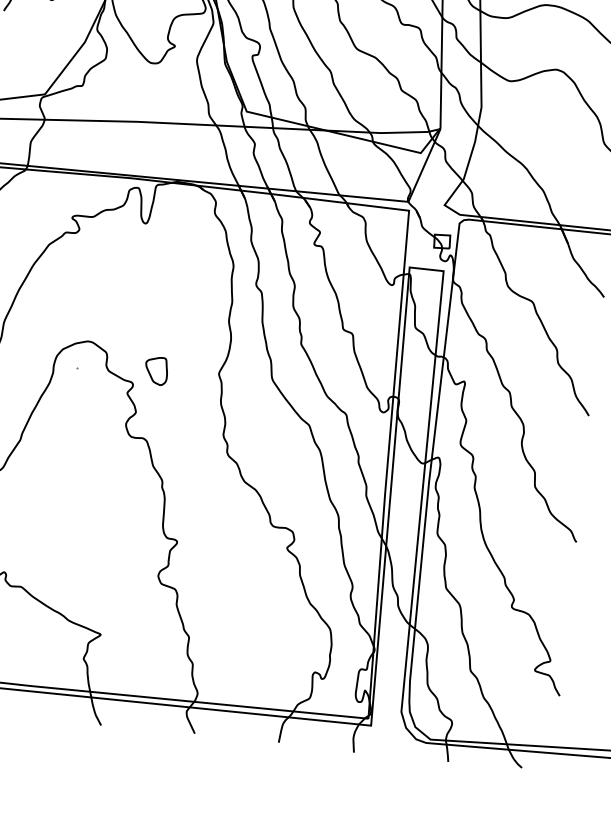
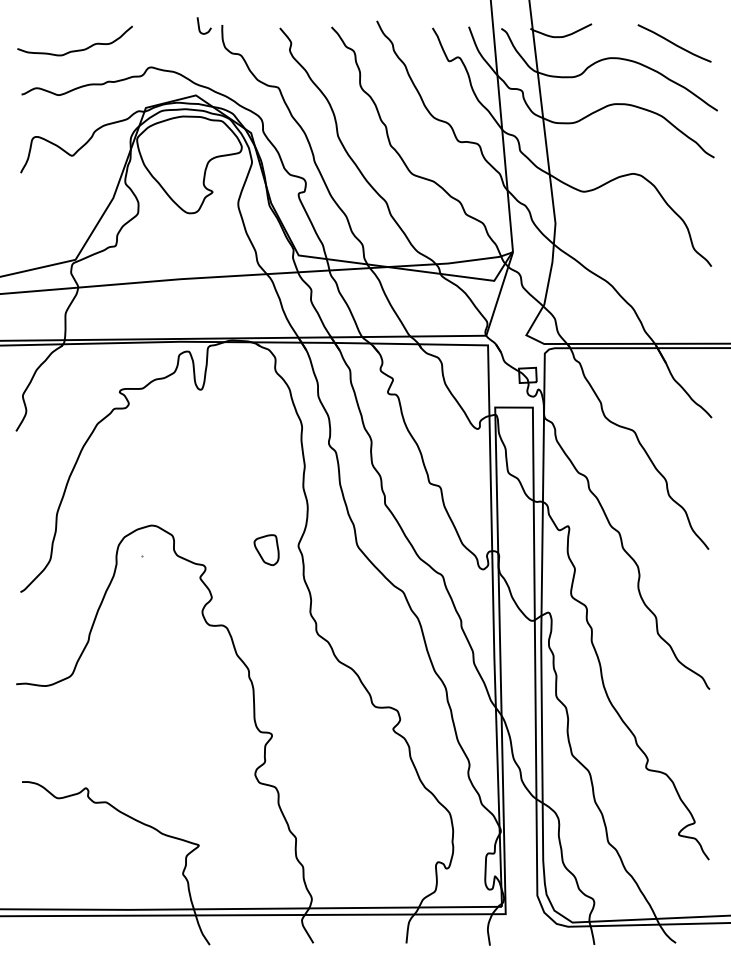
part: (156, 371) -> (266, 550), moved

